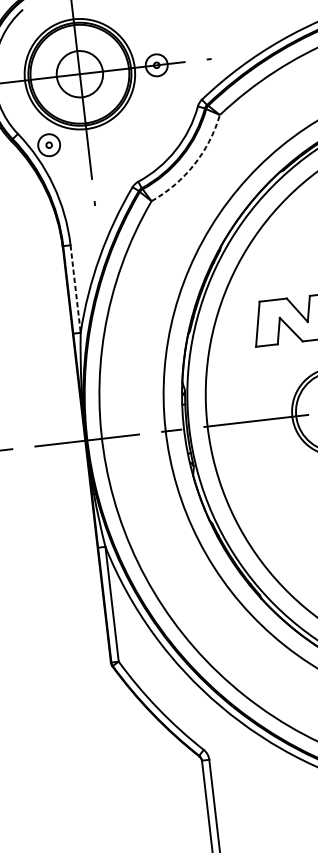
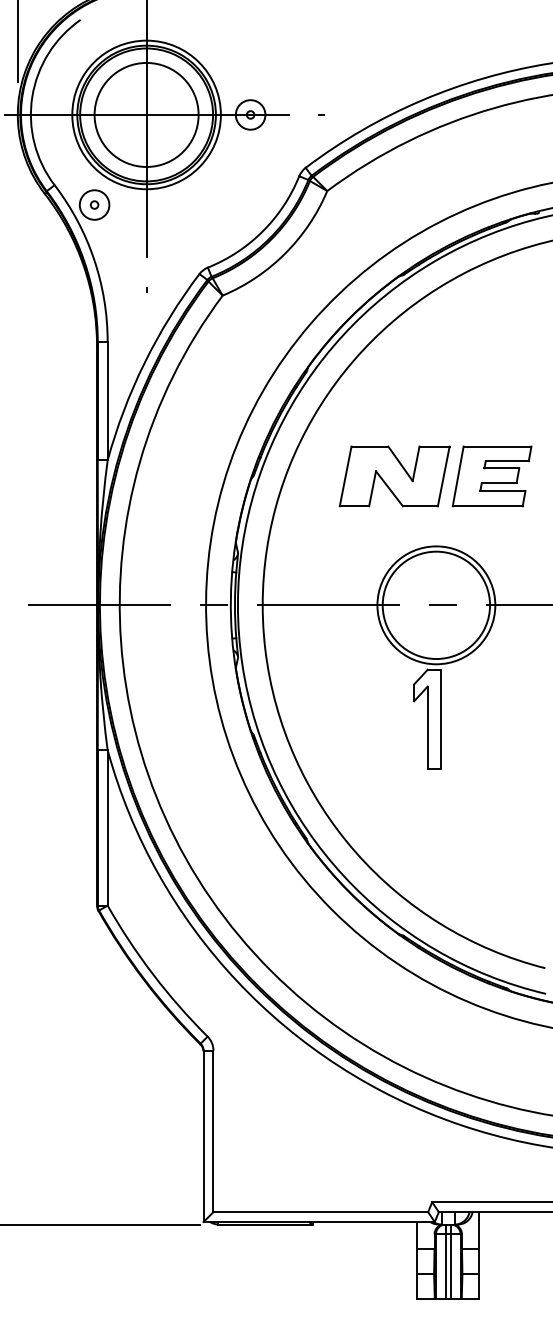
circle: (79, 73) -> (146, 114), size x1.67
arc: (194, 164) -> (285, 253), dashed -> solid
line: (75, 289) -> (107, 401), dashed -> solid

